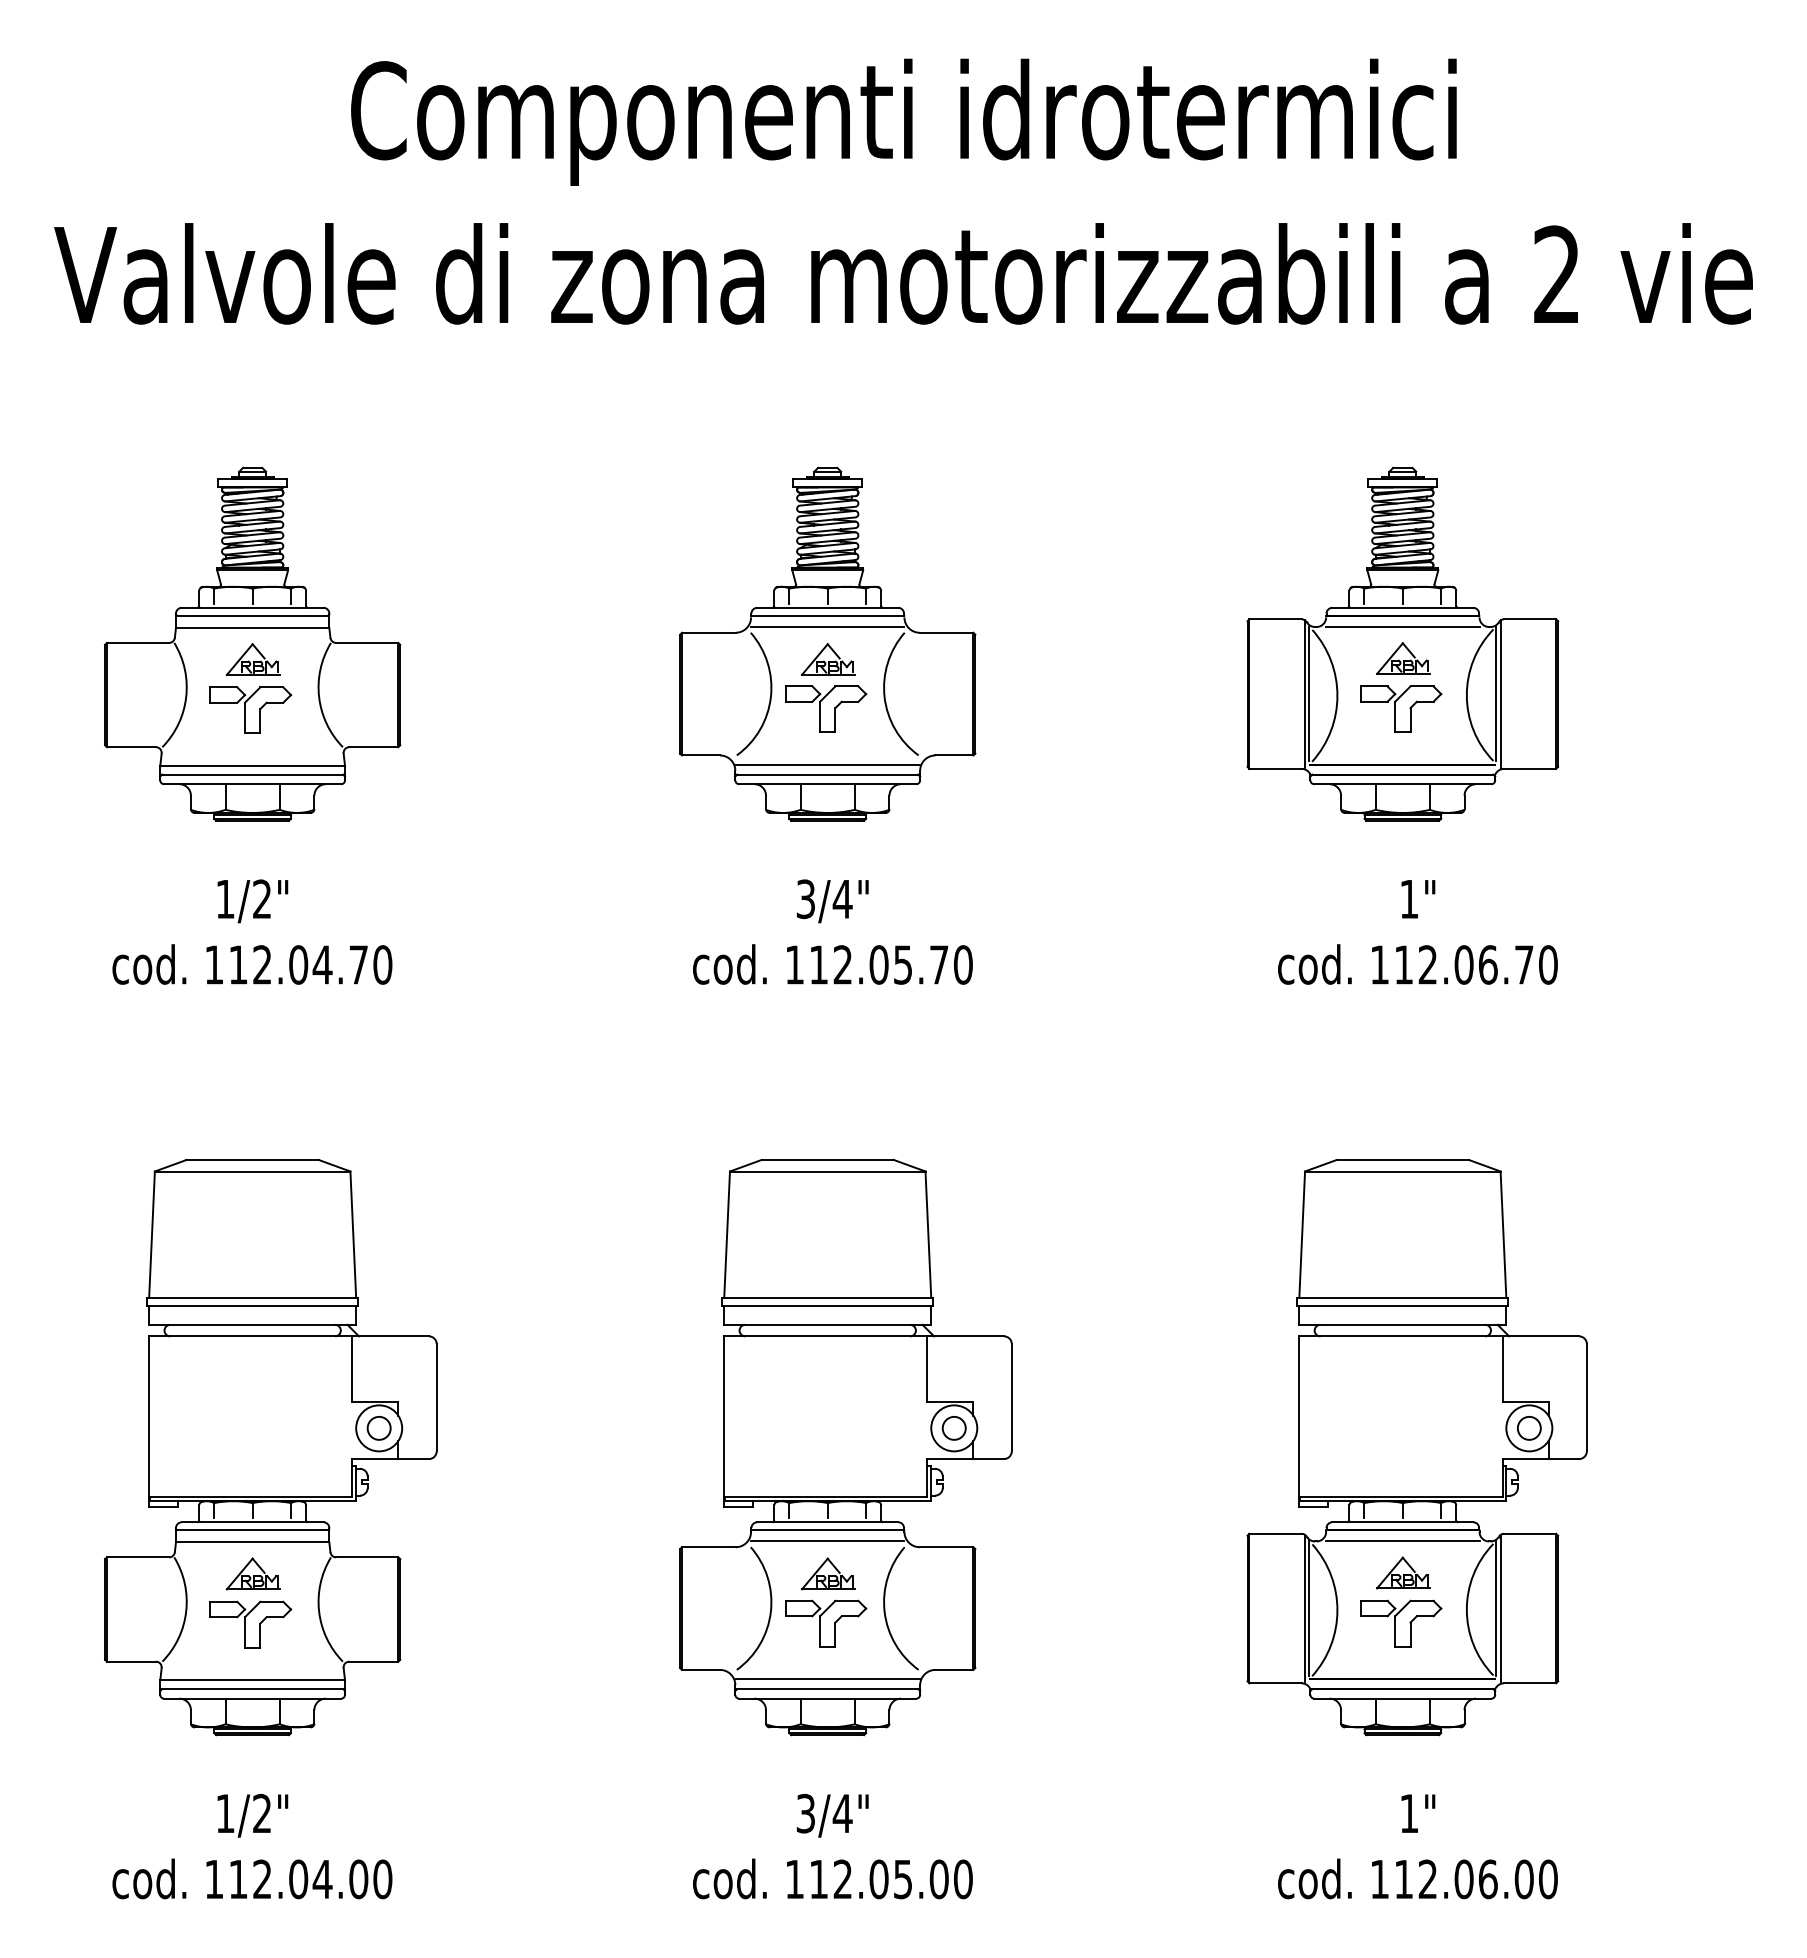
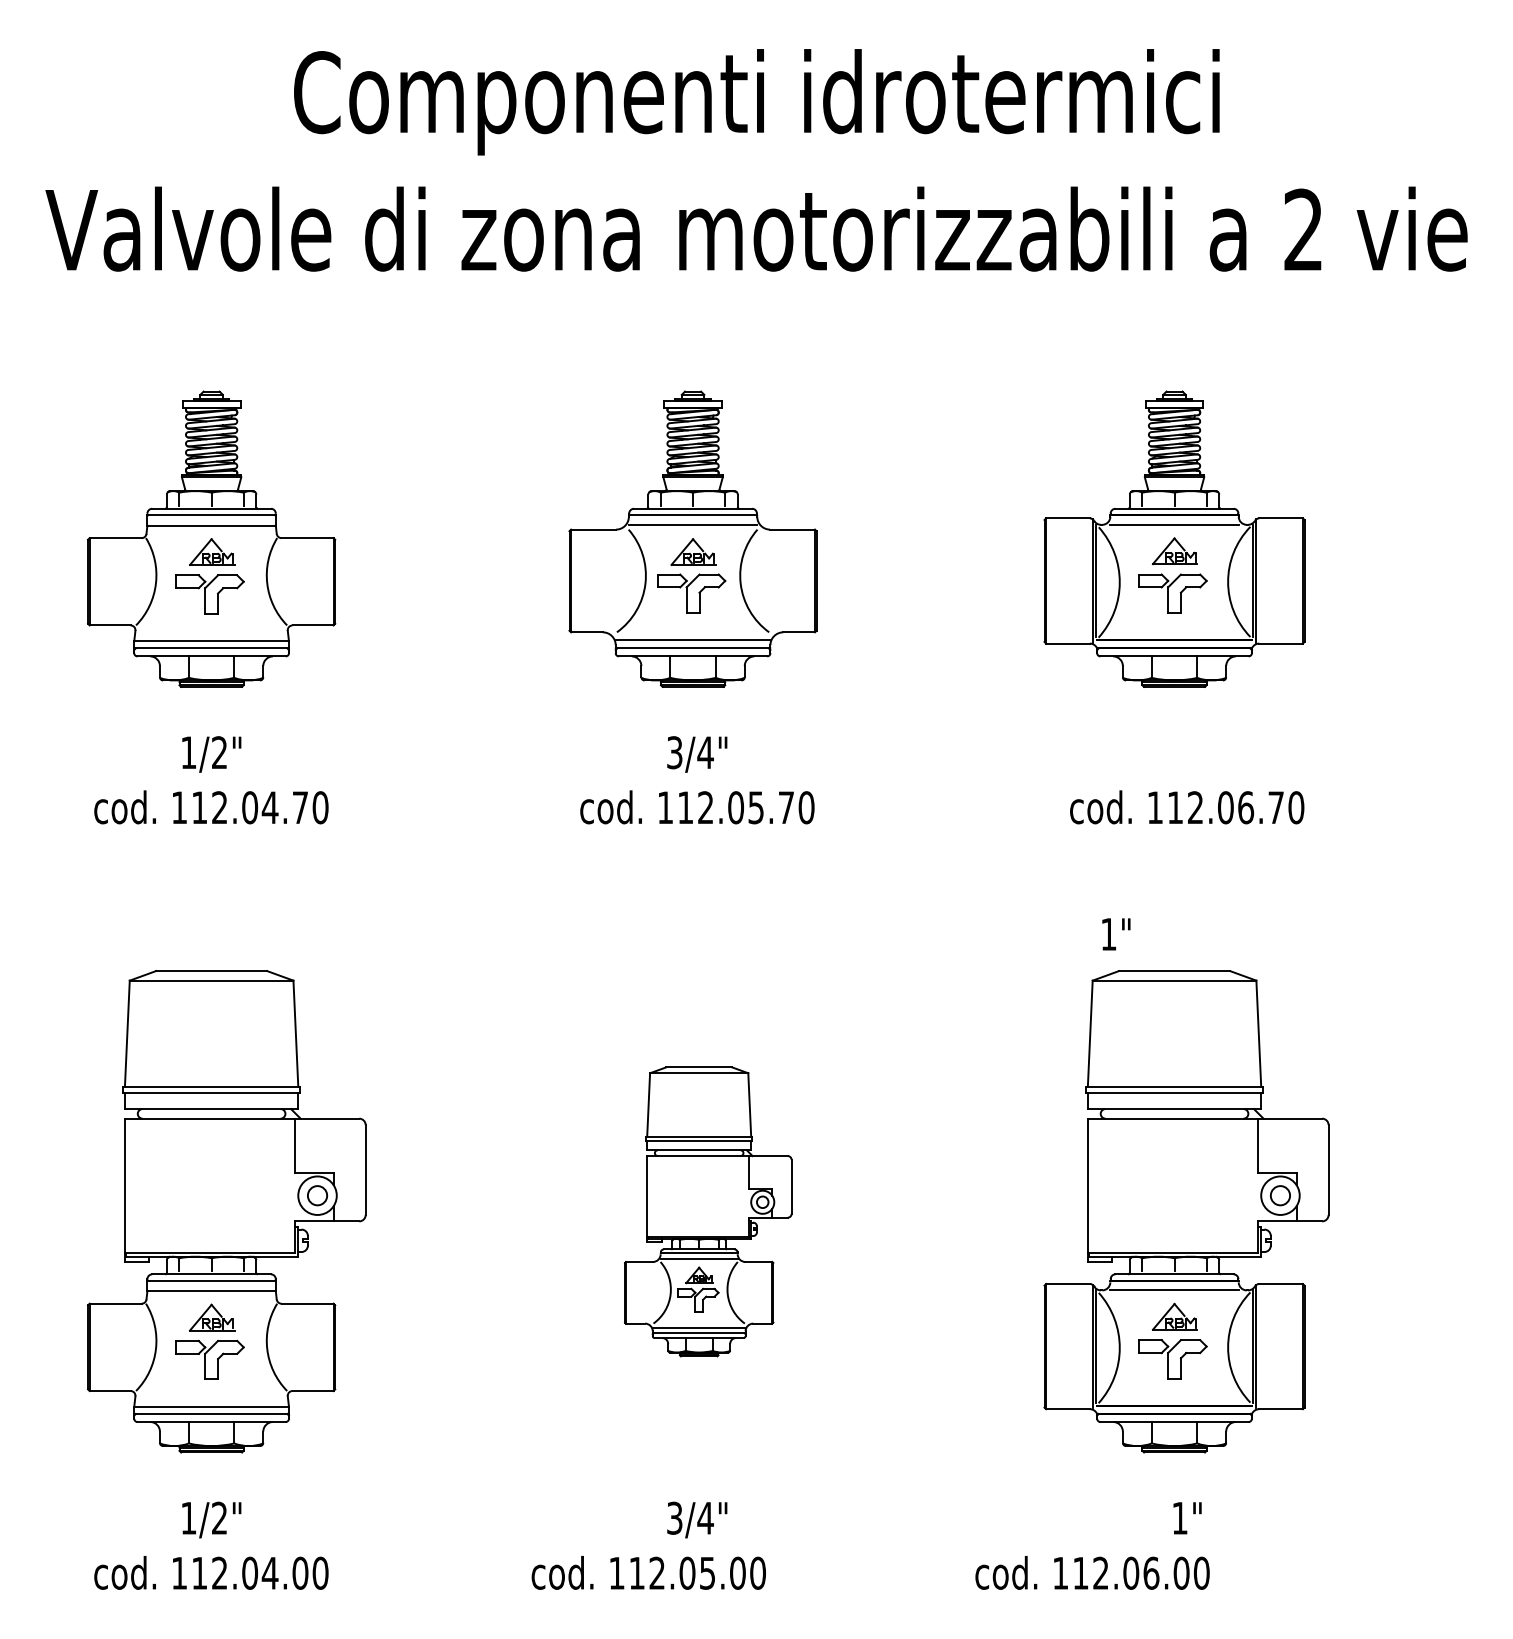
text: (1418, 899) -> (1116, 934), moved
part: (845, 1447) -> (707, 1211), size x0.6
text: (832, 1878) -> (648, 1572), moved
text: (1417, 1878) -> (1092, 1572), moved

